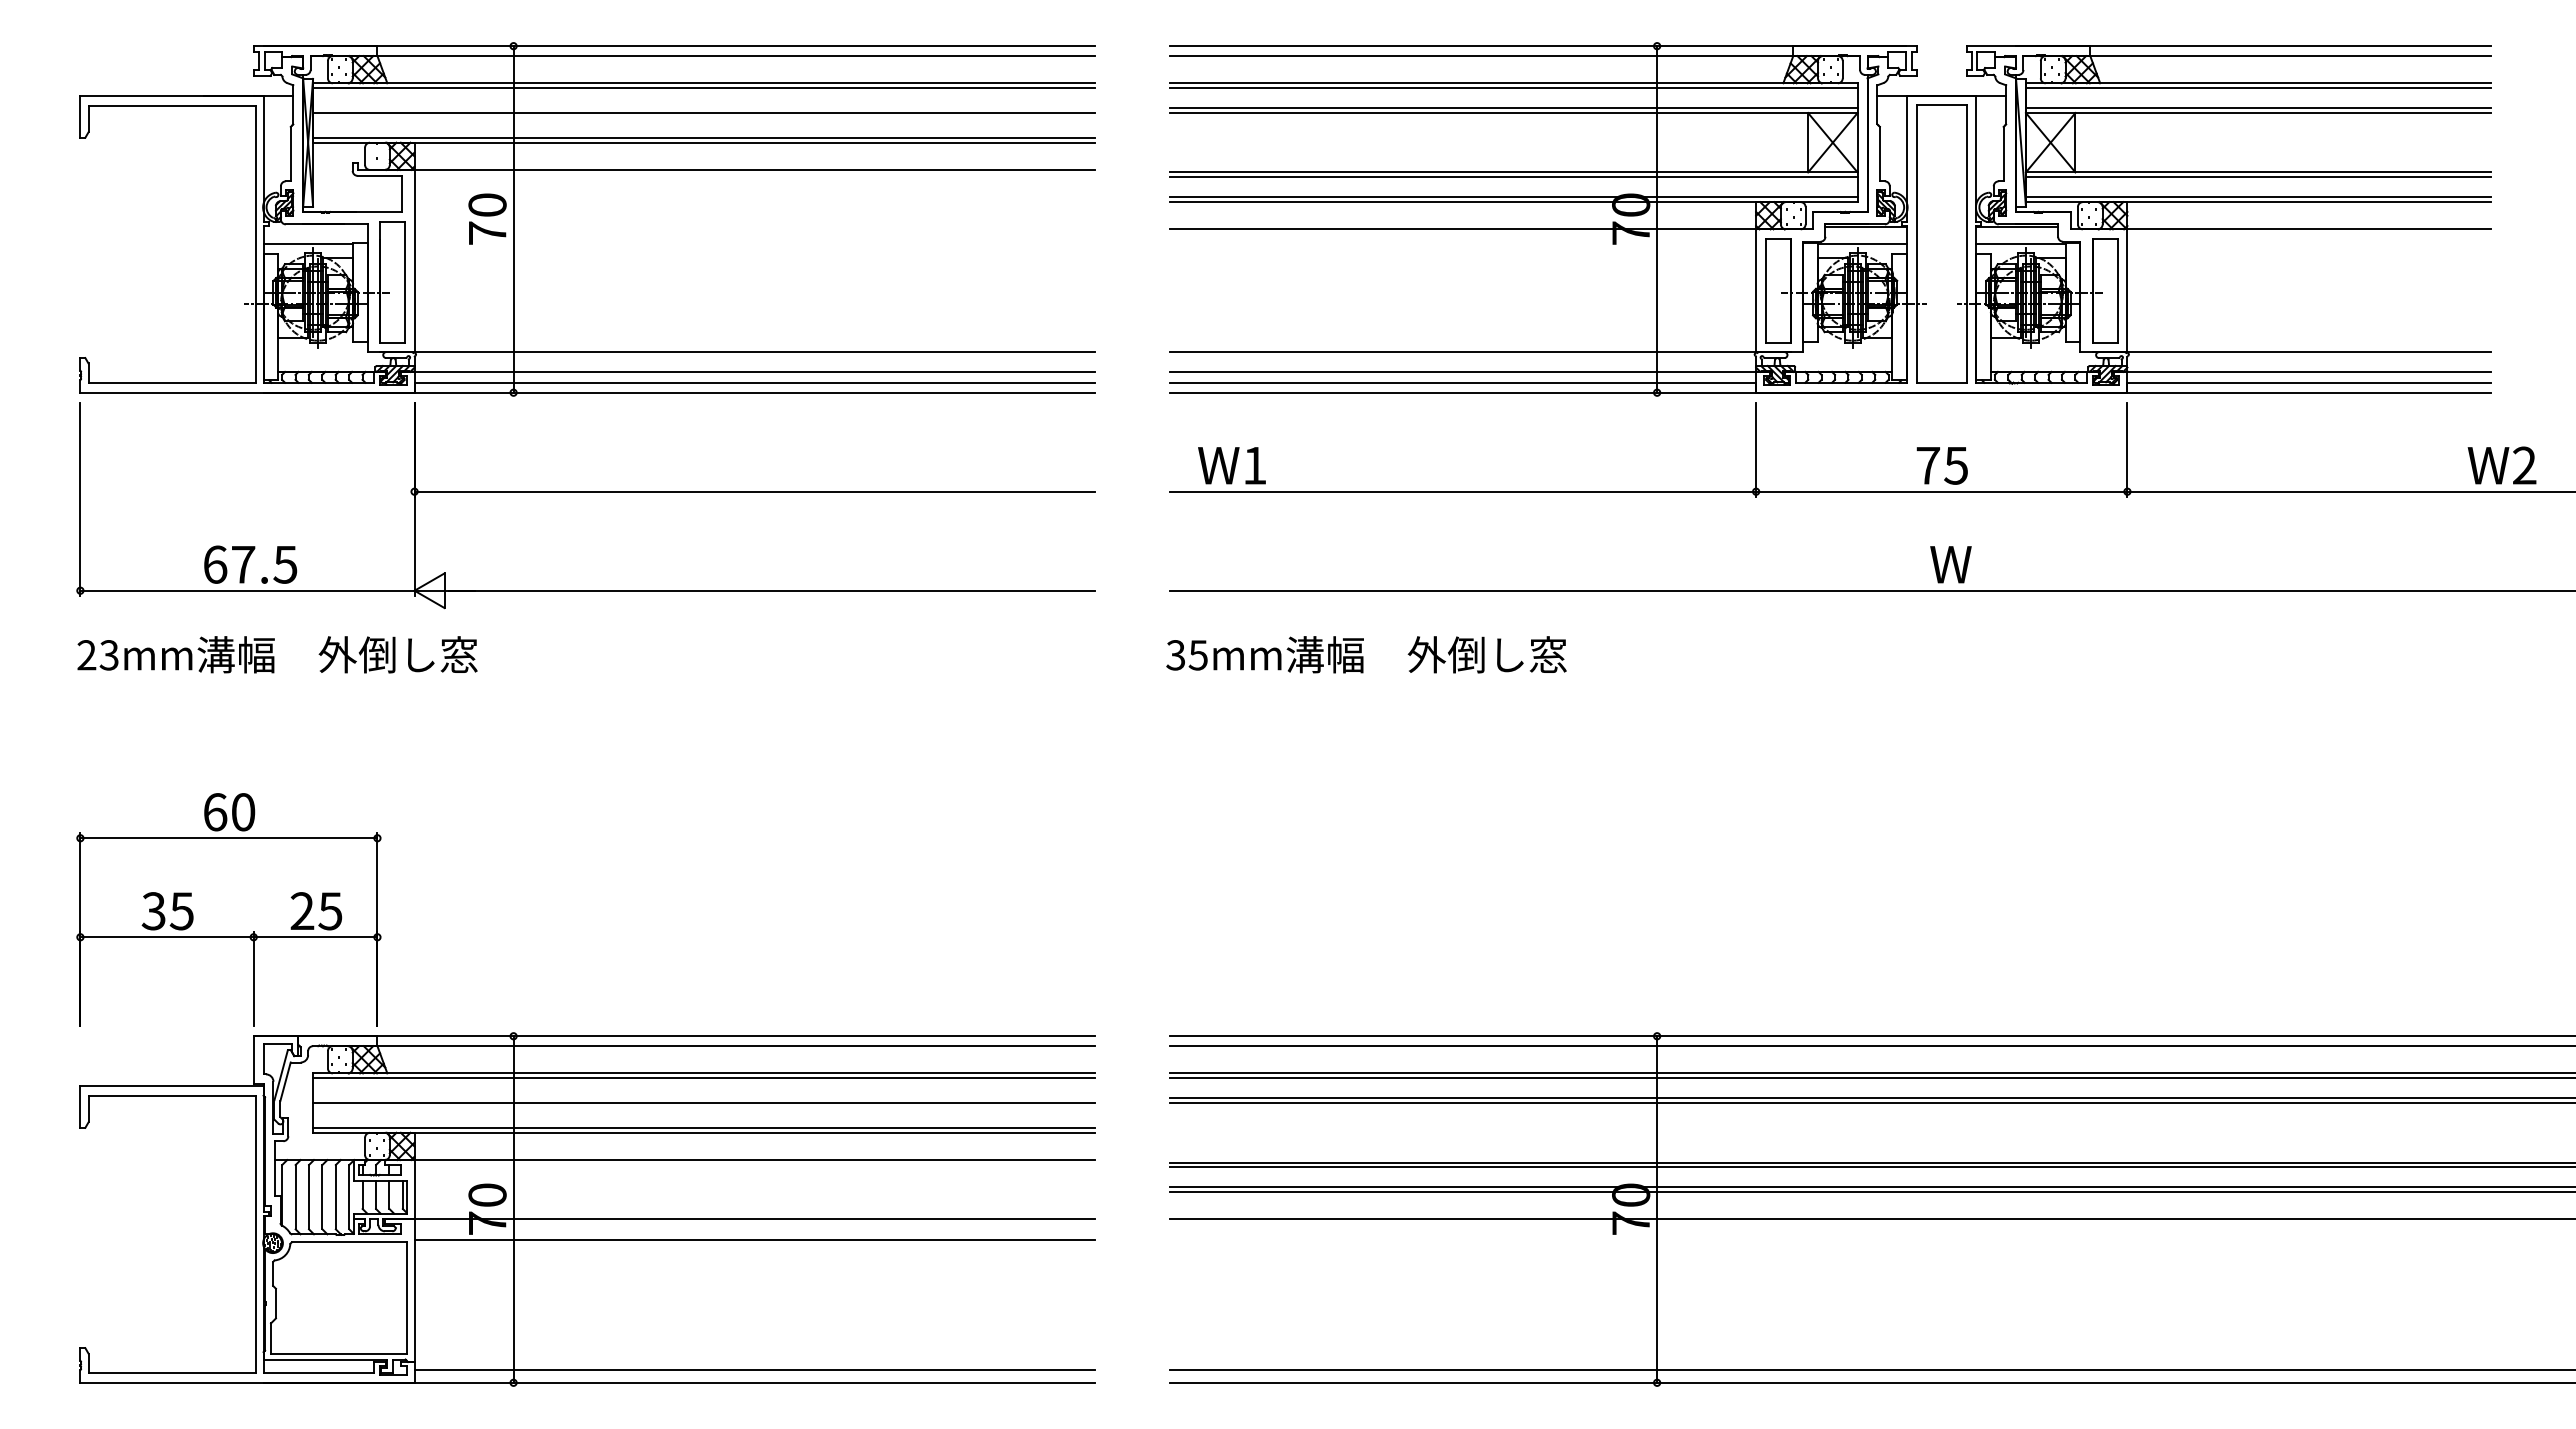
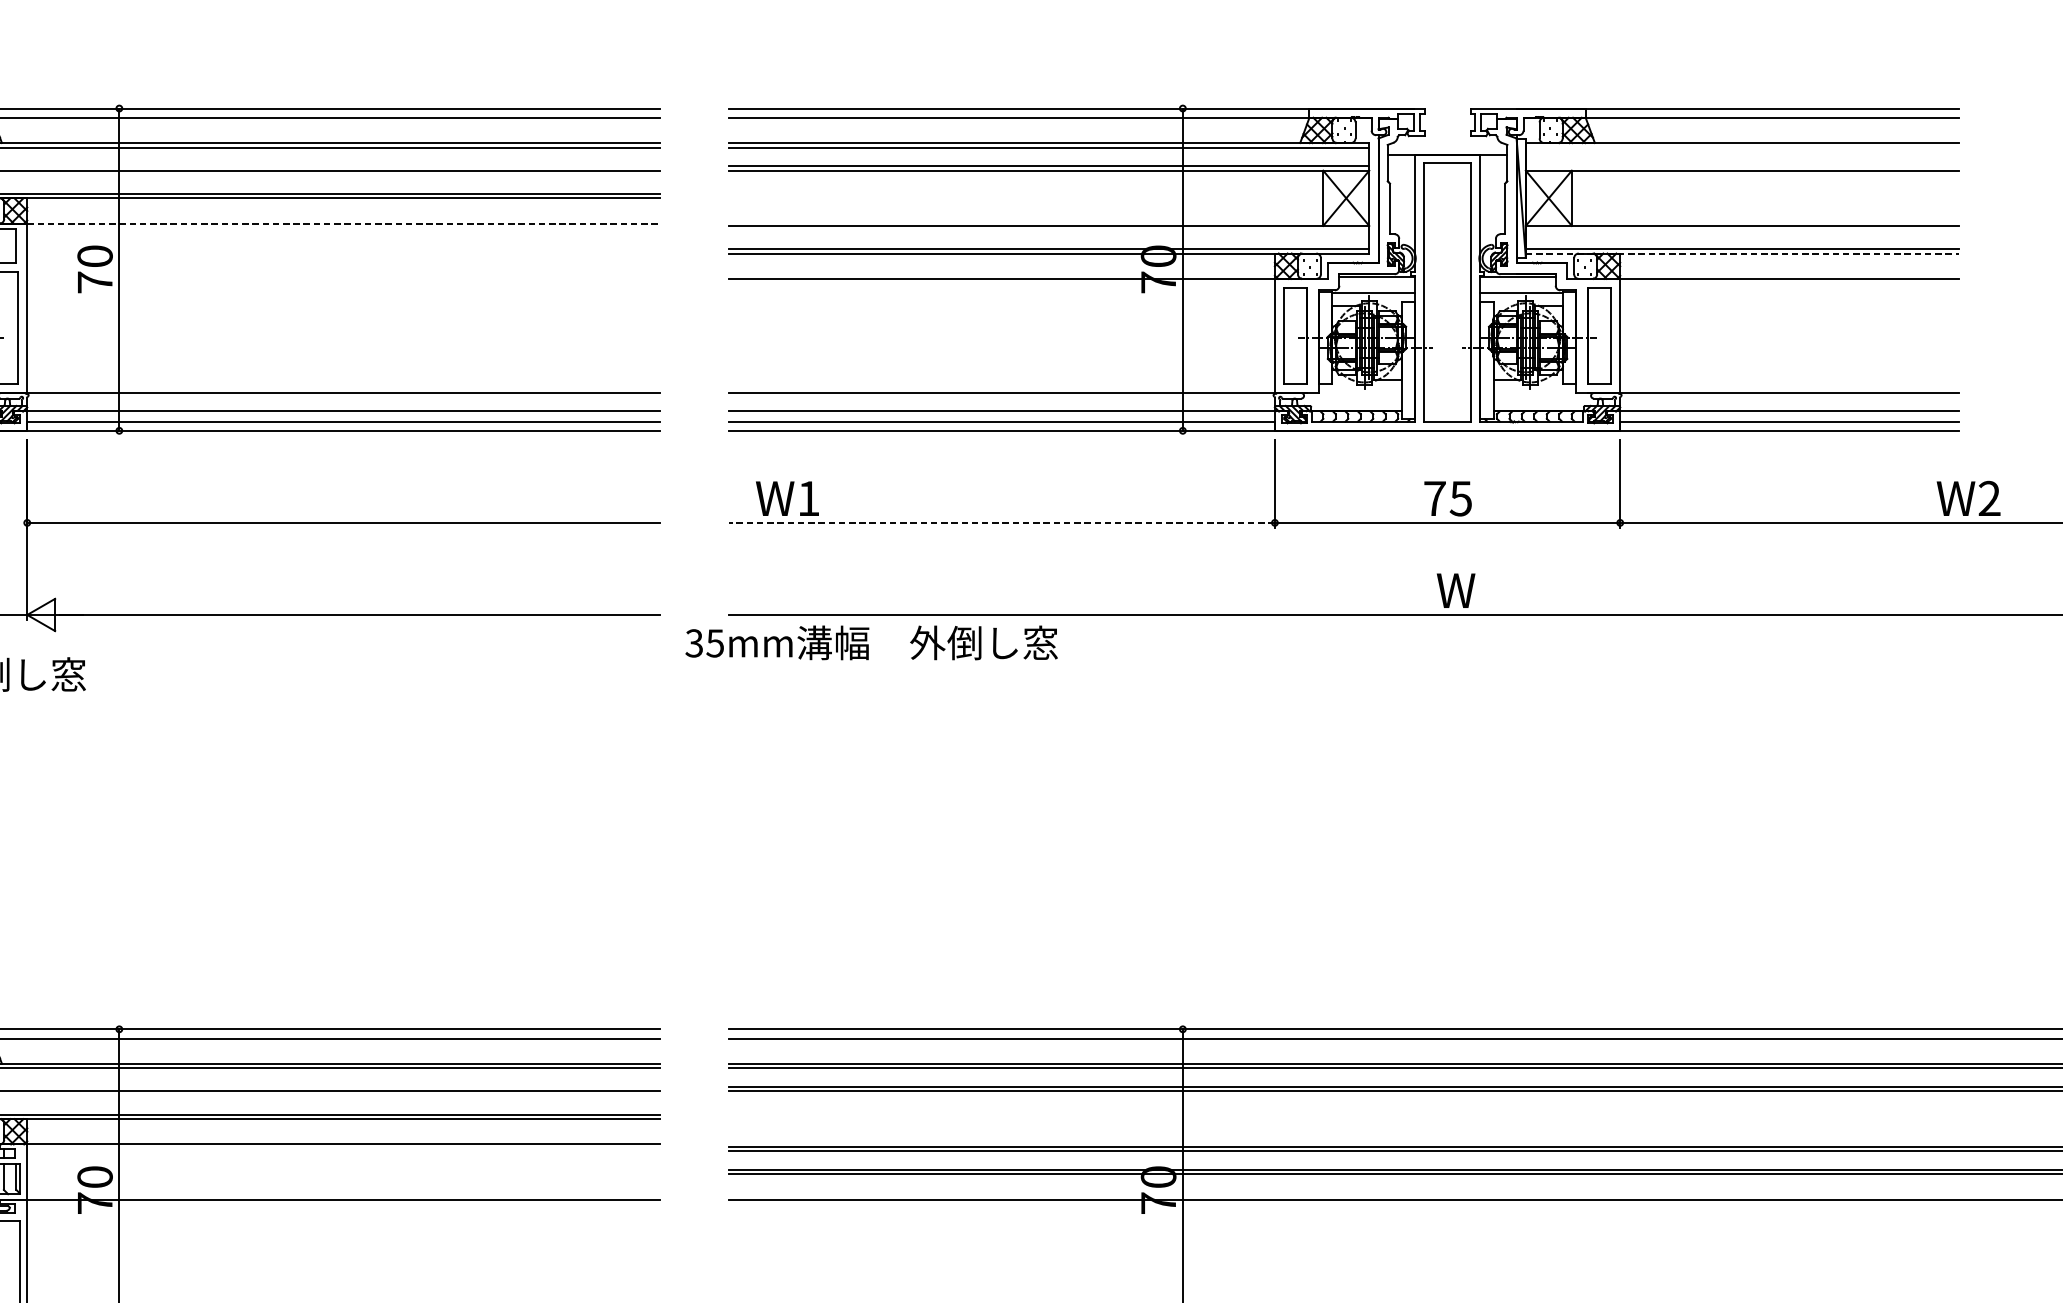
line: (2258, 88) -> (1742, 147), removed
line: (2258, 108) -> (1742, 166), removed
line: (755, 169) -> (344, 223), solid -> dashed
line: (1513, 177) -> (1049, 230), removed
line: (2258, 177) -> (1742, 230), removed
line: (2258, 202) -> (1742, 253), solid -> dashed
line: (1462, 491) -> (1001, 522), solid -> dashed
text: (1366, 654) -> (871, 642), moved
line: (754, 1240) -> (343, 1219), removed

